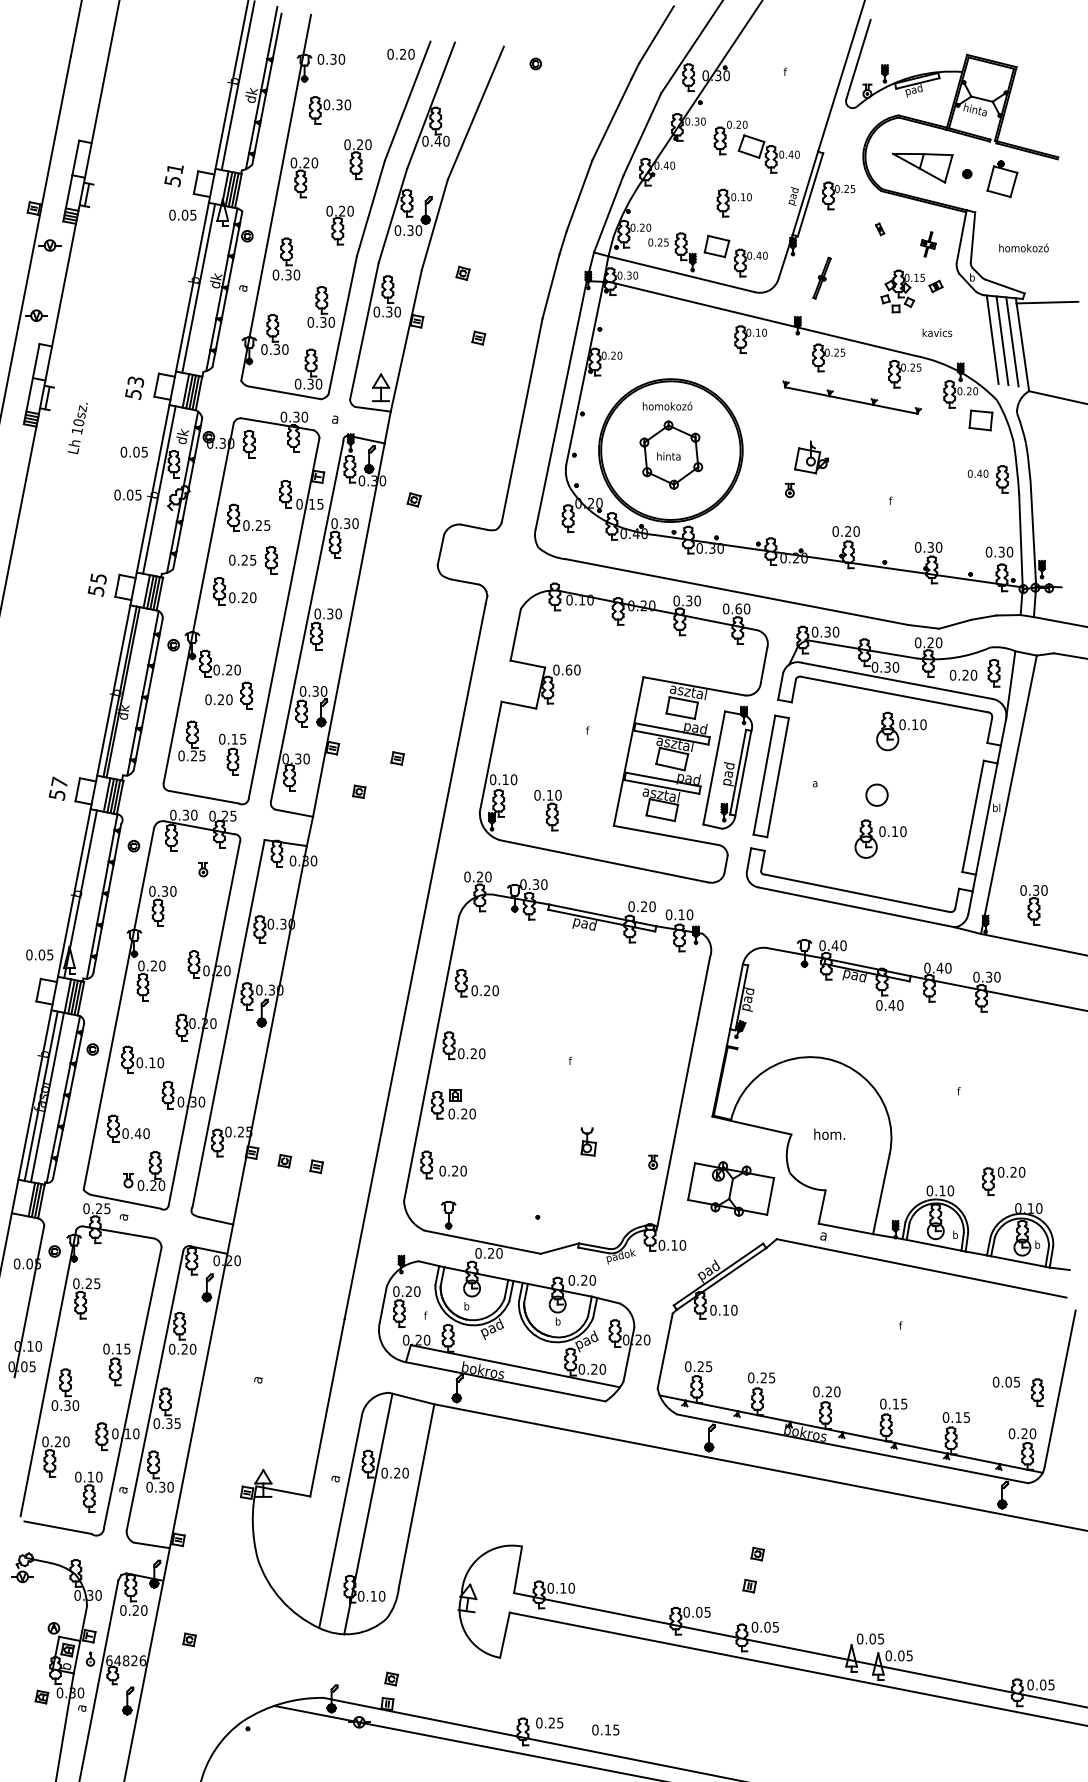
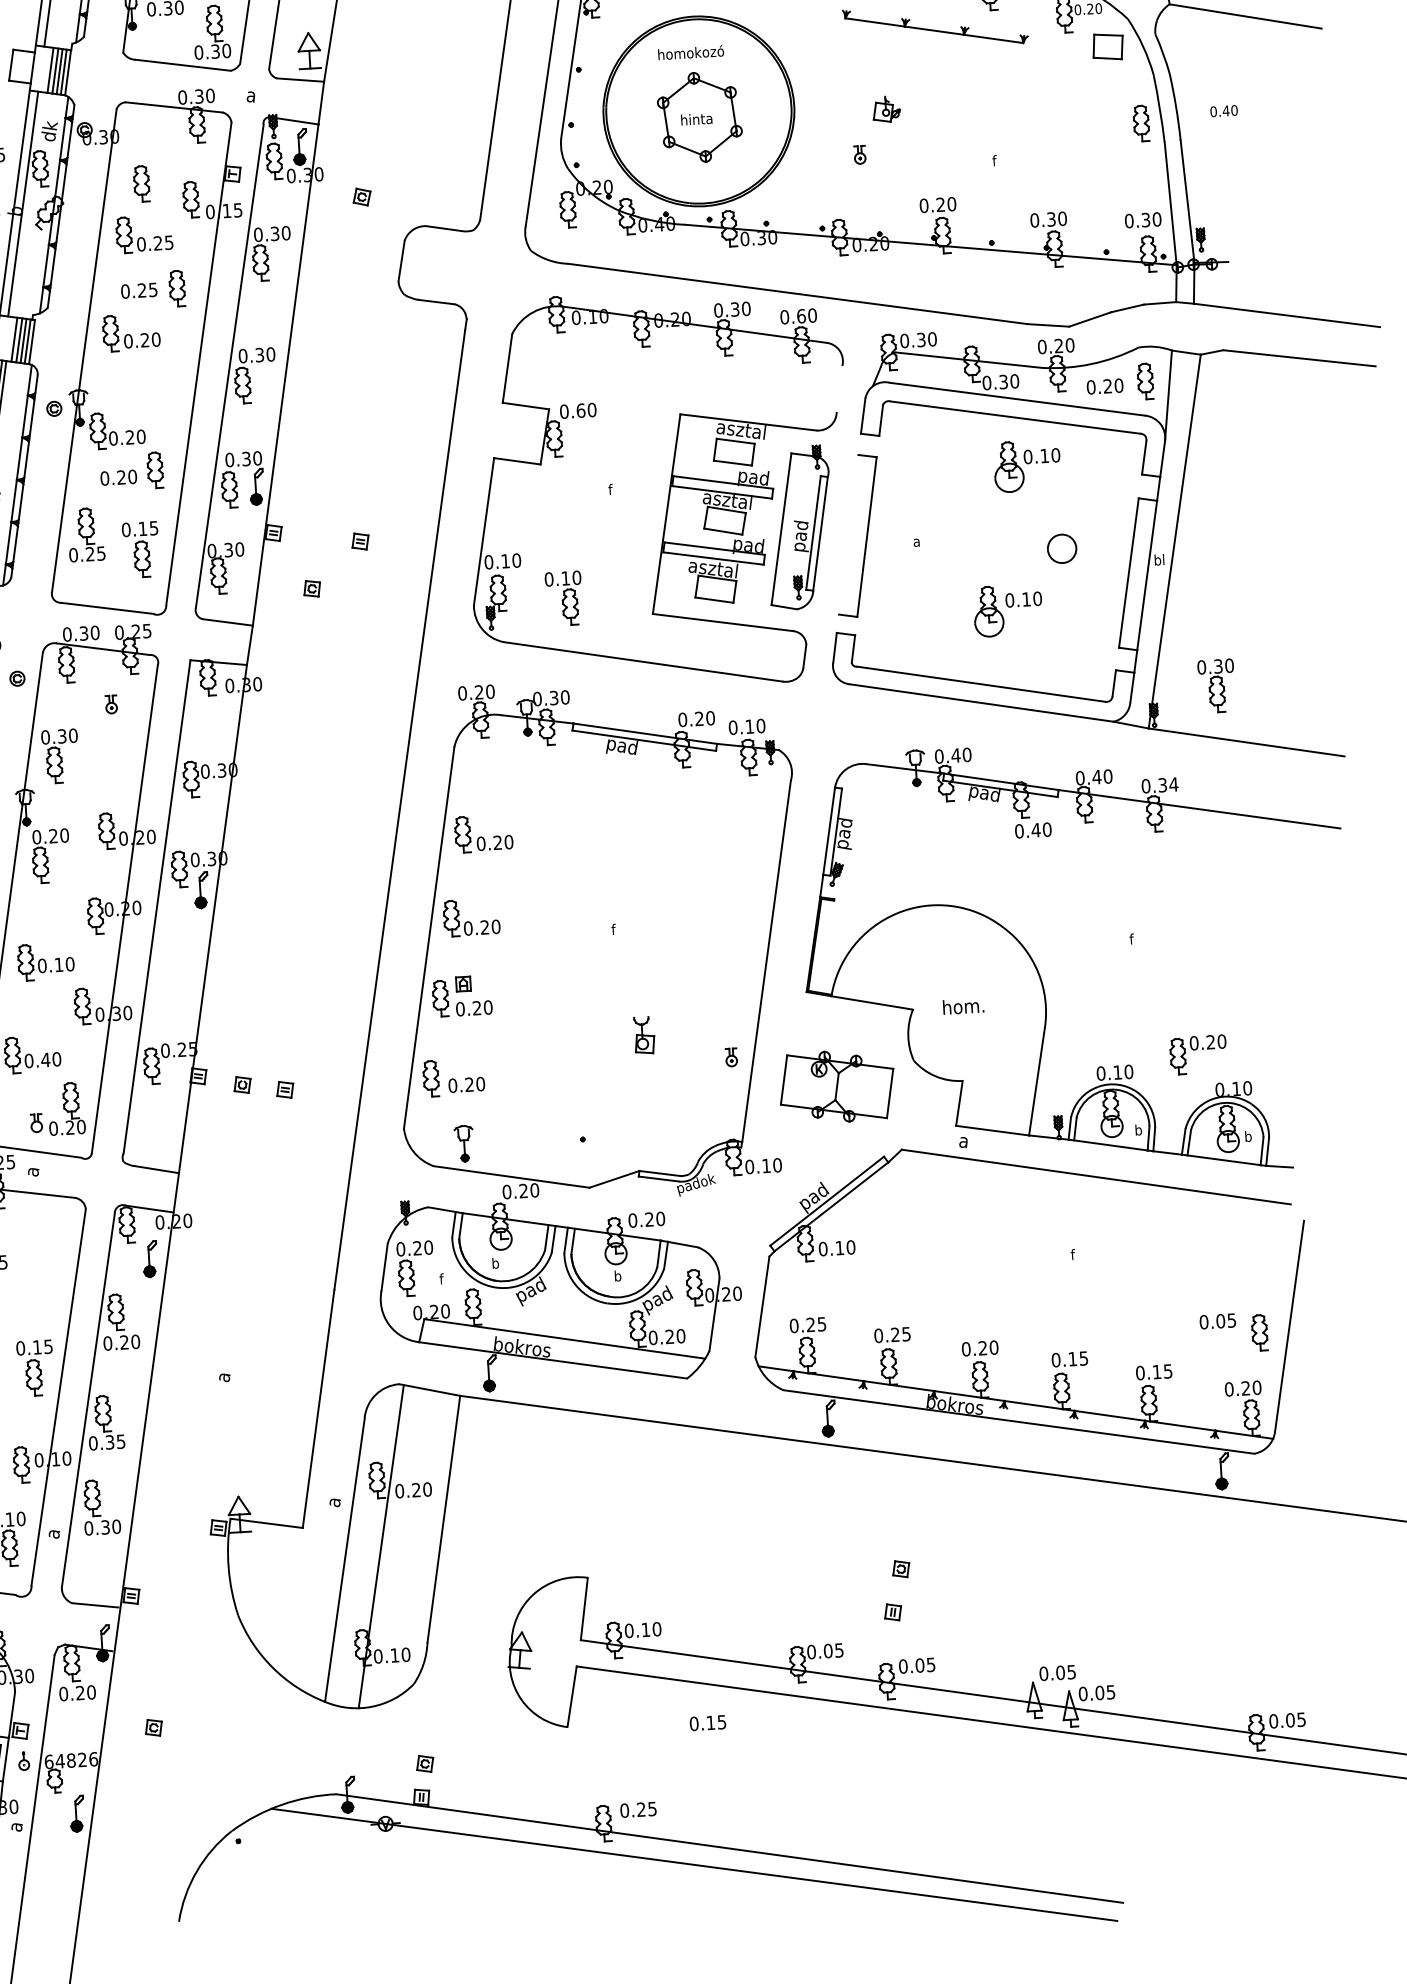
part: (248, 443) -> (140, 183), moved
part: (811, 457) -> (886, 109), size x0.6
text: (977, 473) -> (1223, 110), moved
line: (763, 665) -> (838, 389), removed
line: (764, 774) -> (848, 533), removed
part: (876, 794) -> (1061, 547), moved
text: (997, 976) -> (1173, 783), 0.30 -> 0.34
text: (605, 1729) -> (707, 1722), moved

